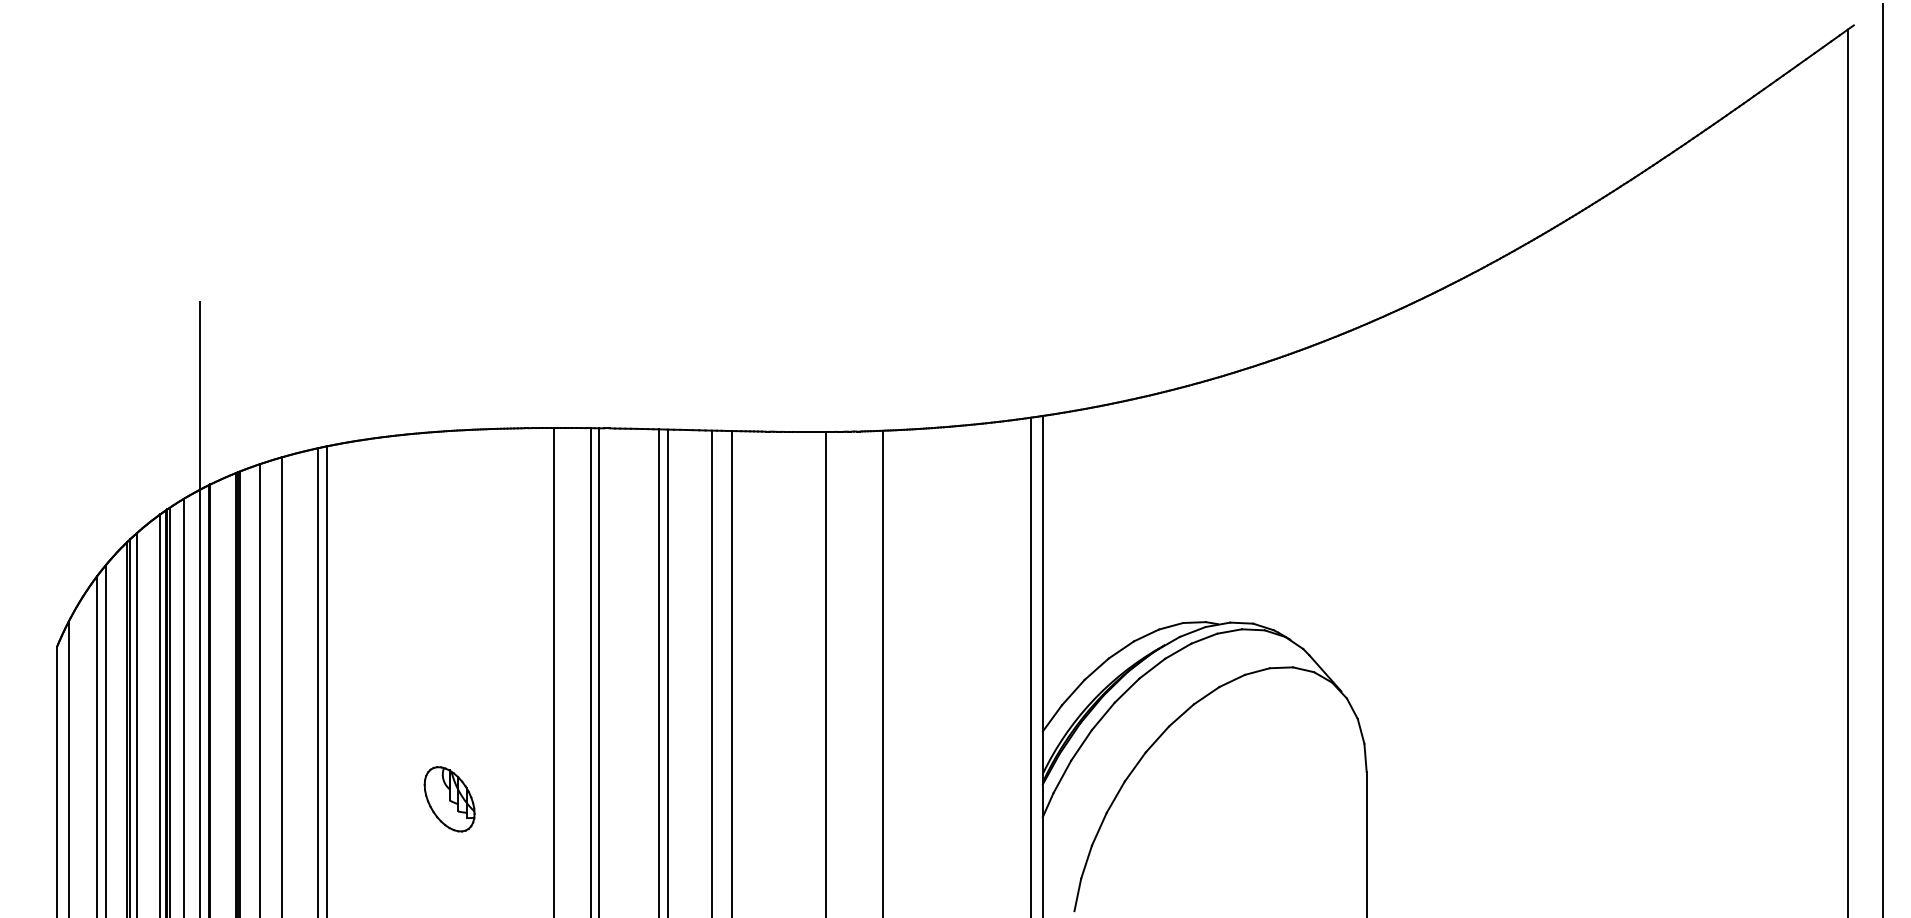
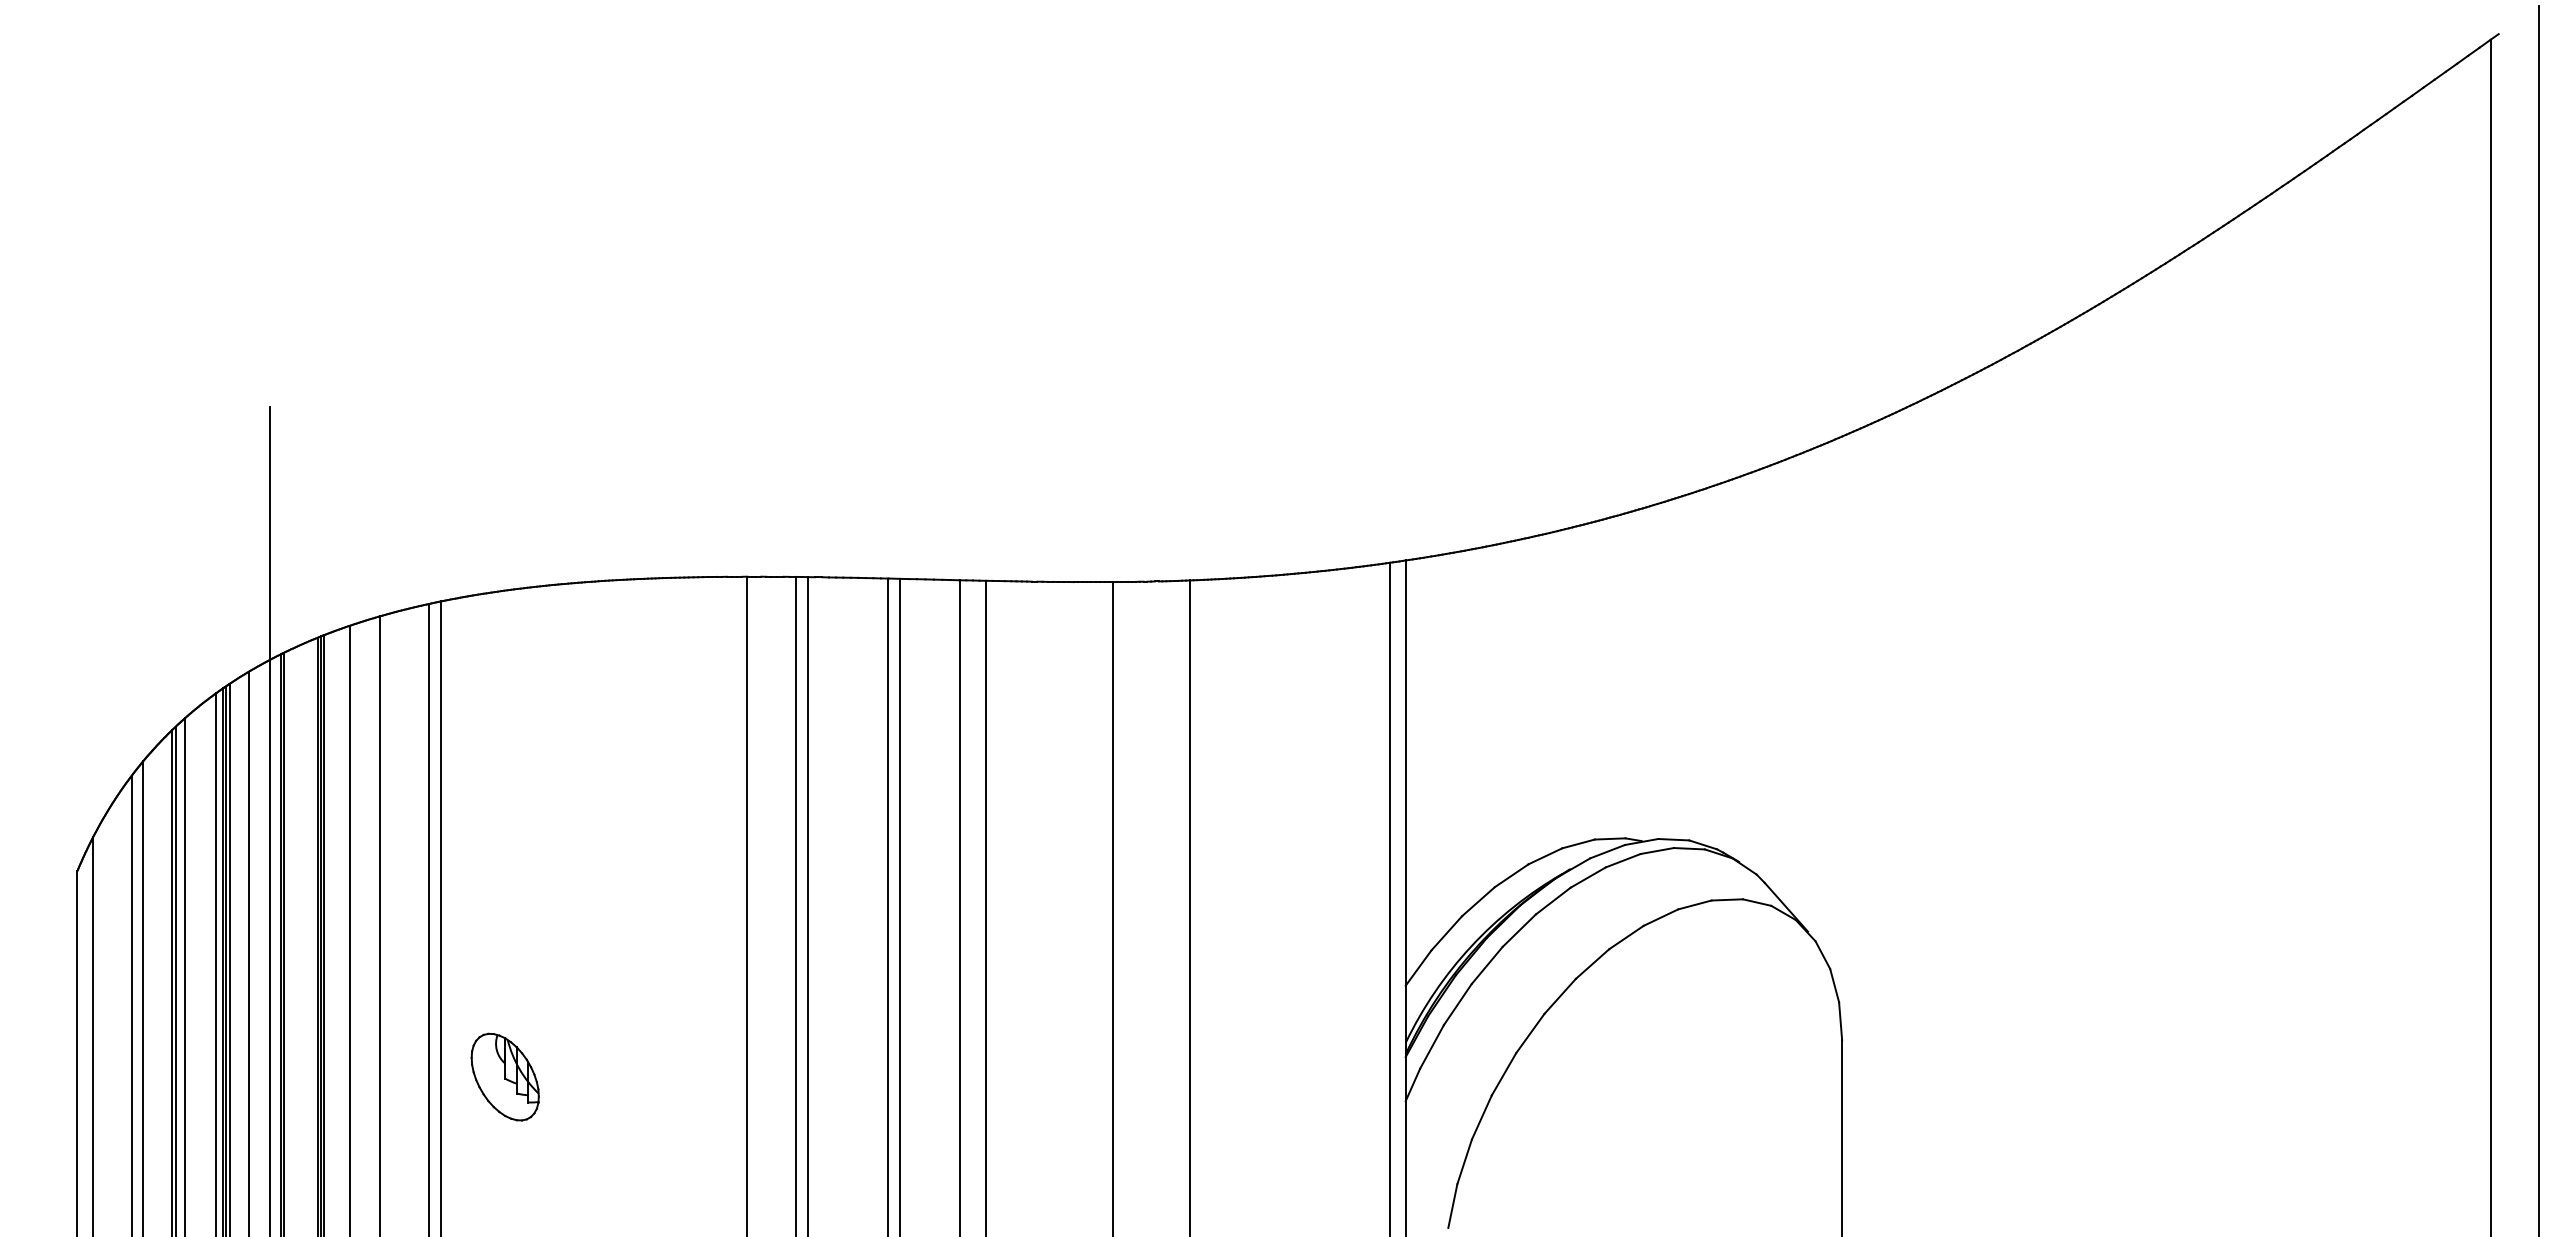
part: (449, 798) -> (504, 1076), moved

